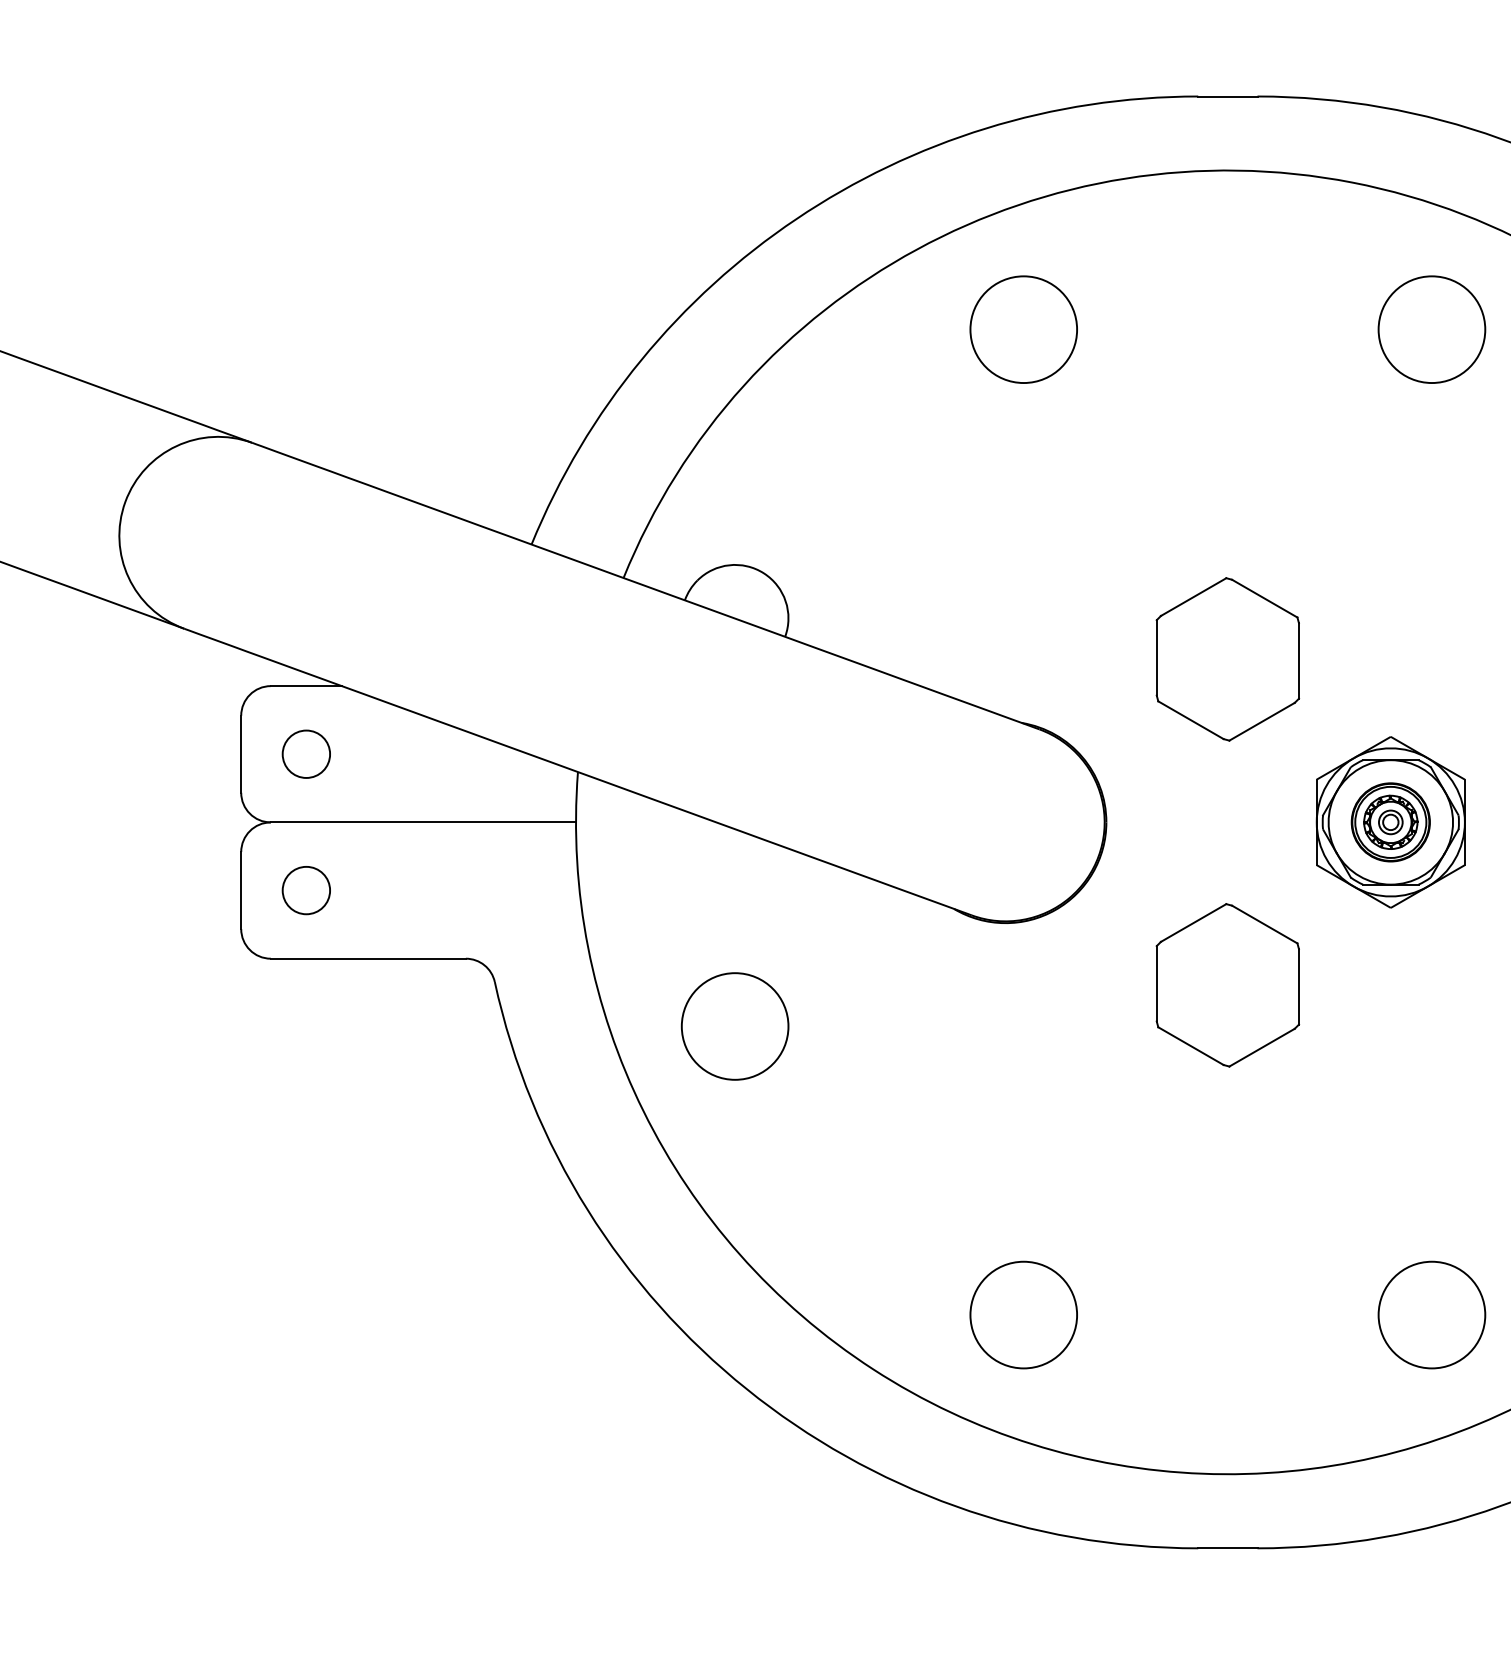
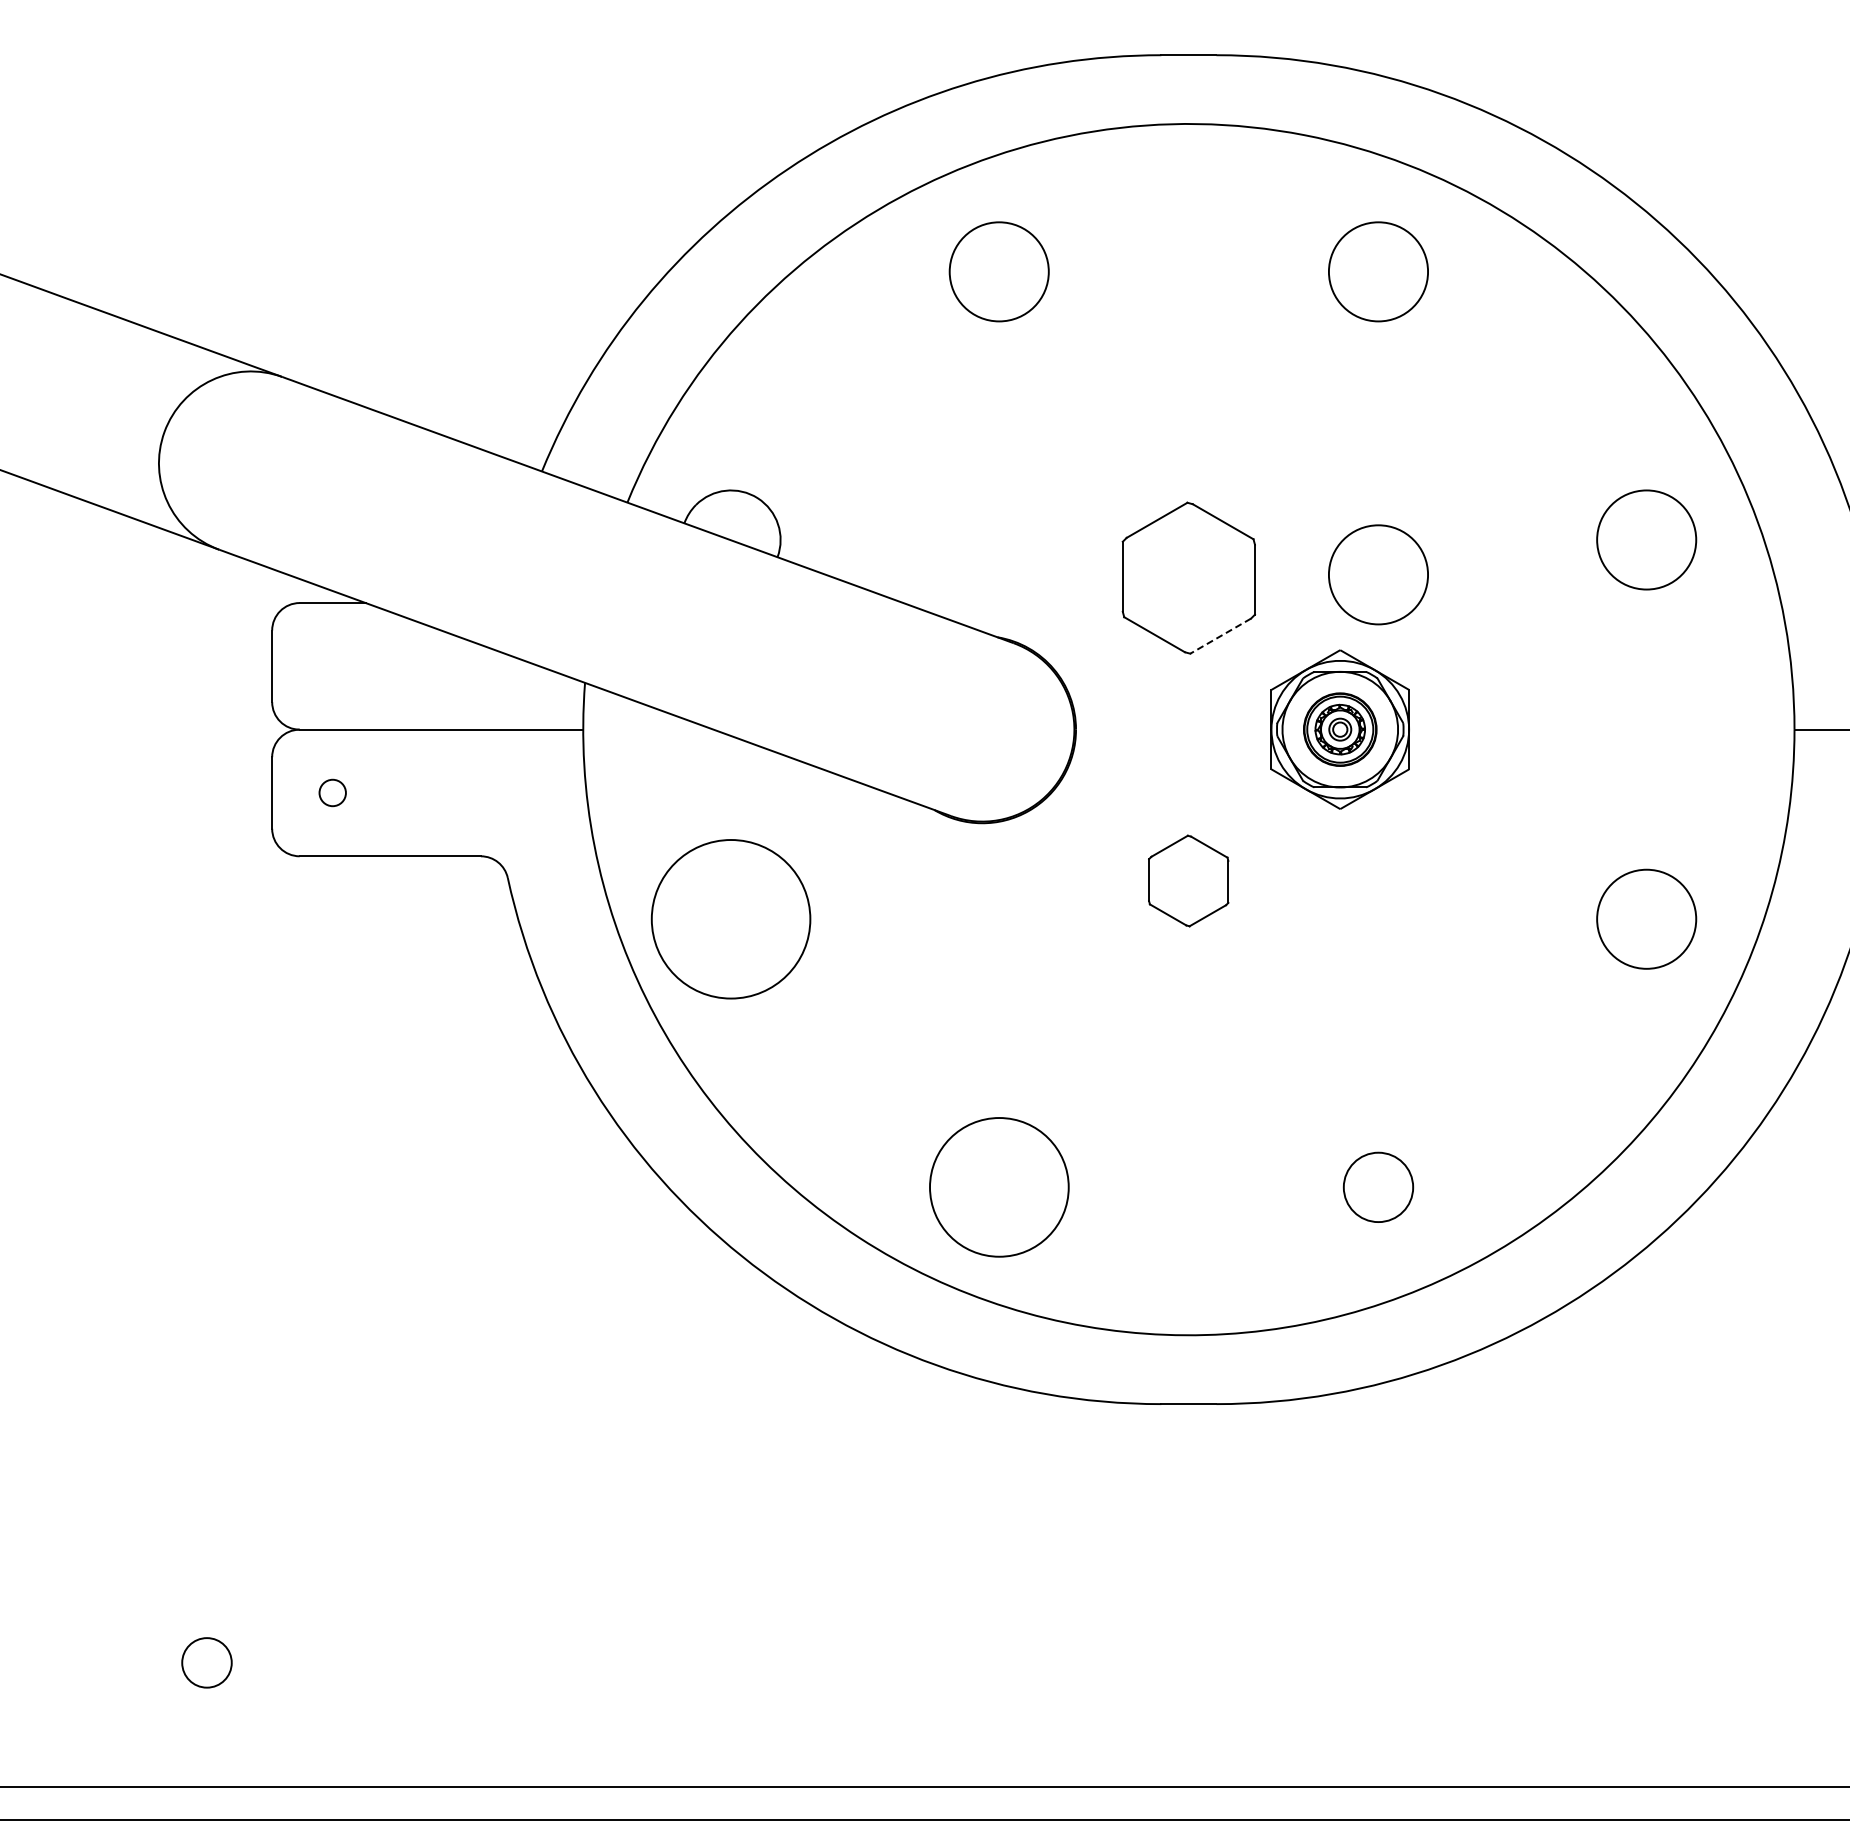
circle: (1431, 655) -> (1378, 574), added
line: (1261, 722) -> (1220, 636), solid -> dashed
circle: (306, 754) -> (332, 666), removed
circle: (306, 890) -> (332, 792), size x0.6
part: (1227, 984) -> (1188, 880), size x0.6
circle: (734, 1025) -> (730, 918), size x1.6
circle: (1431, 1314) -> (1378, 1186), size x0.7
circle: (1022, 1315) -> (998, 1187), size x1.4

